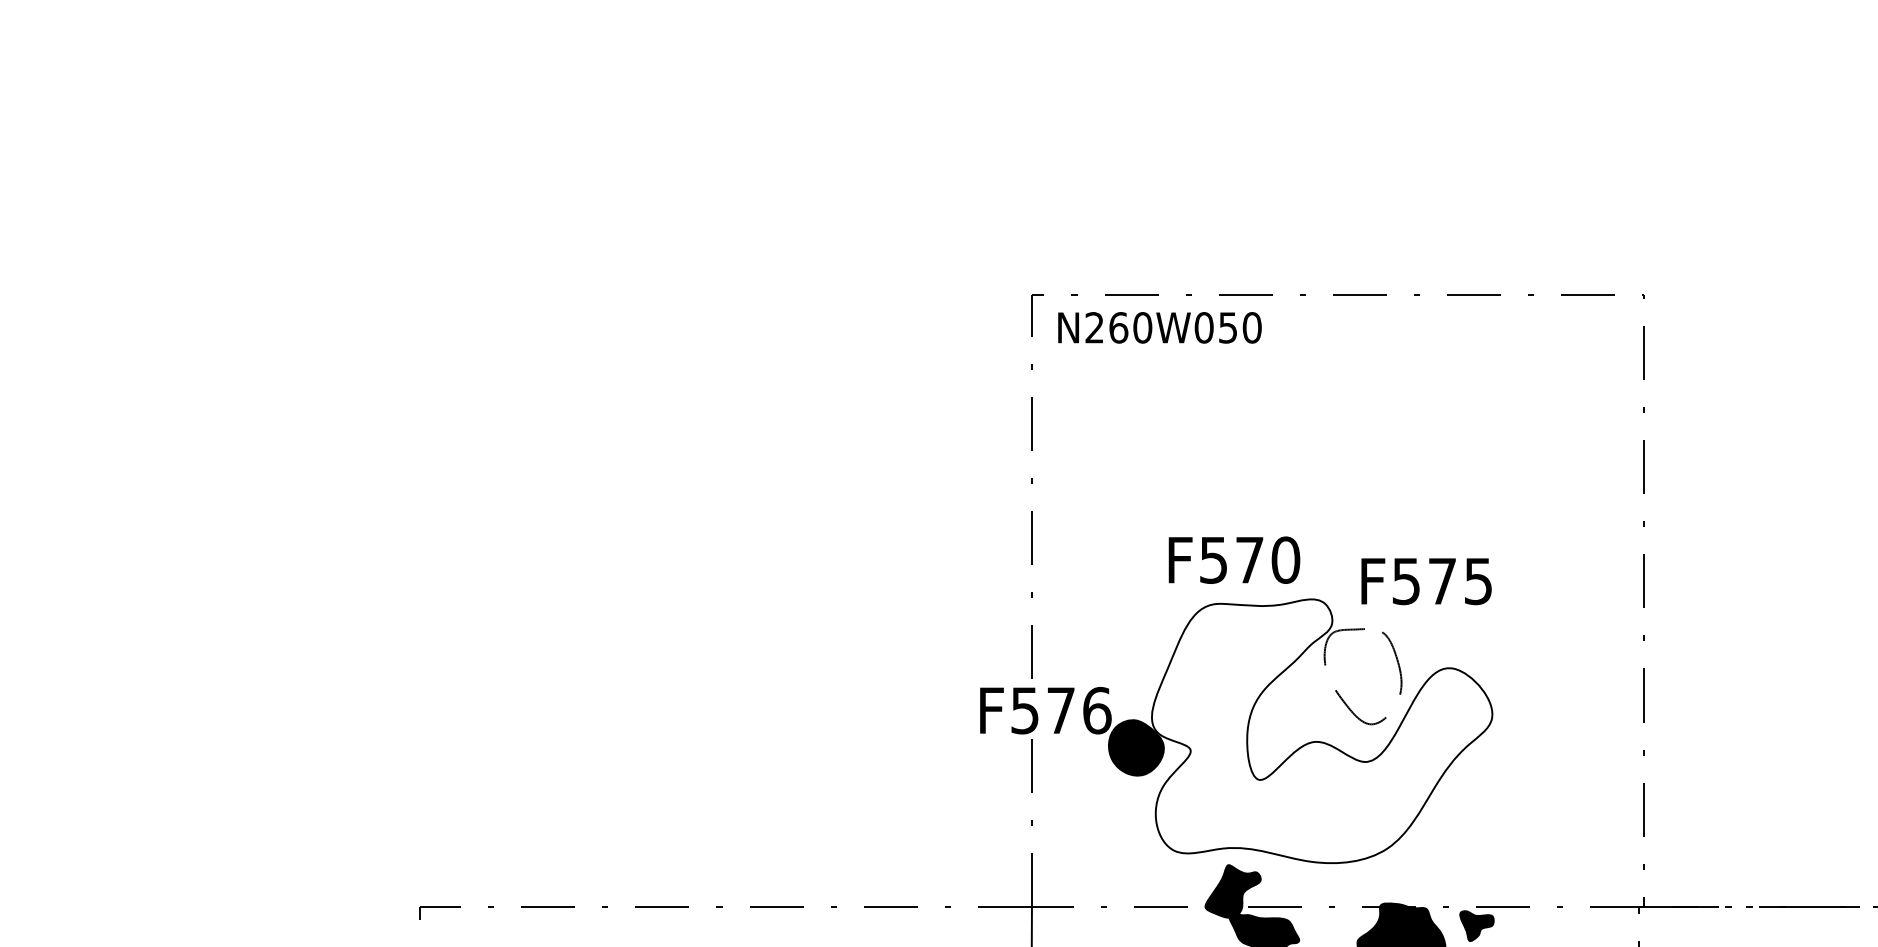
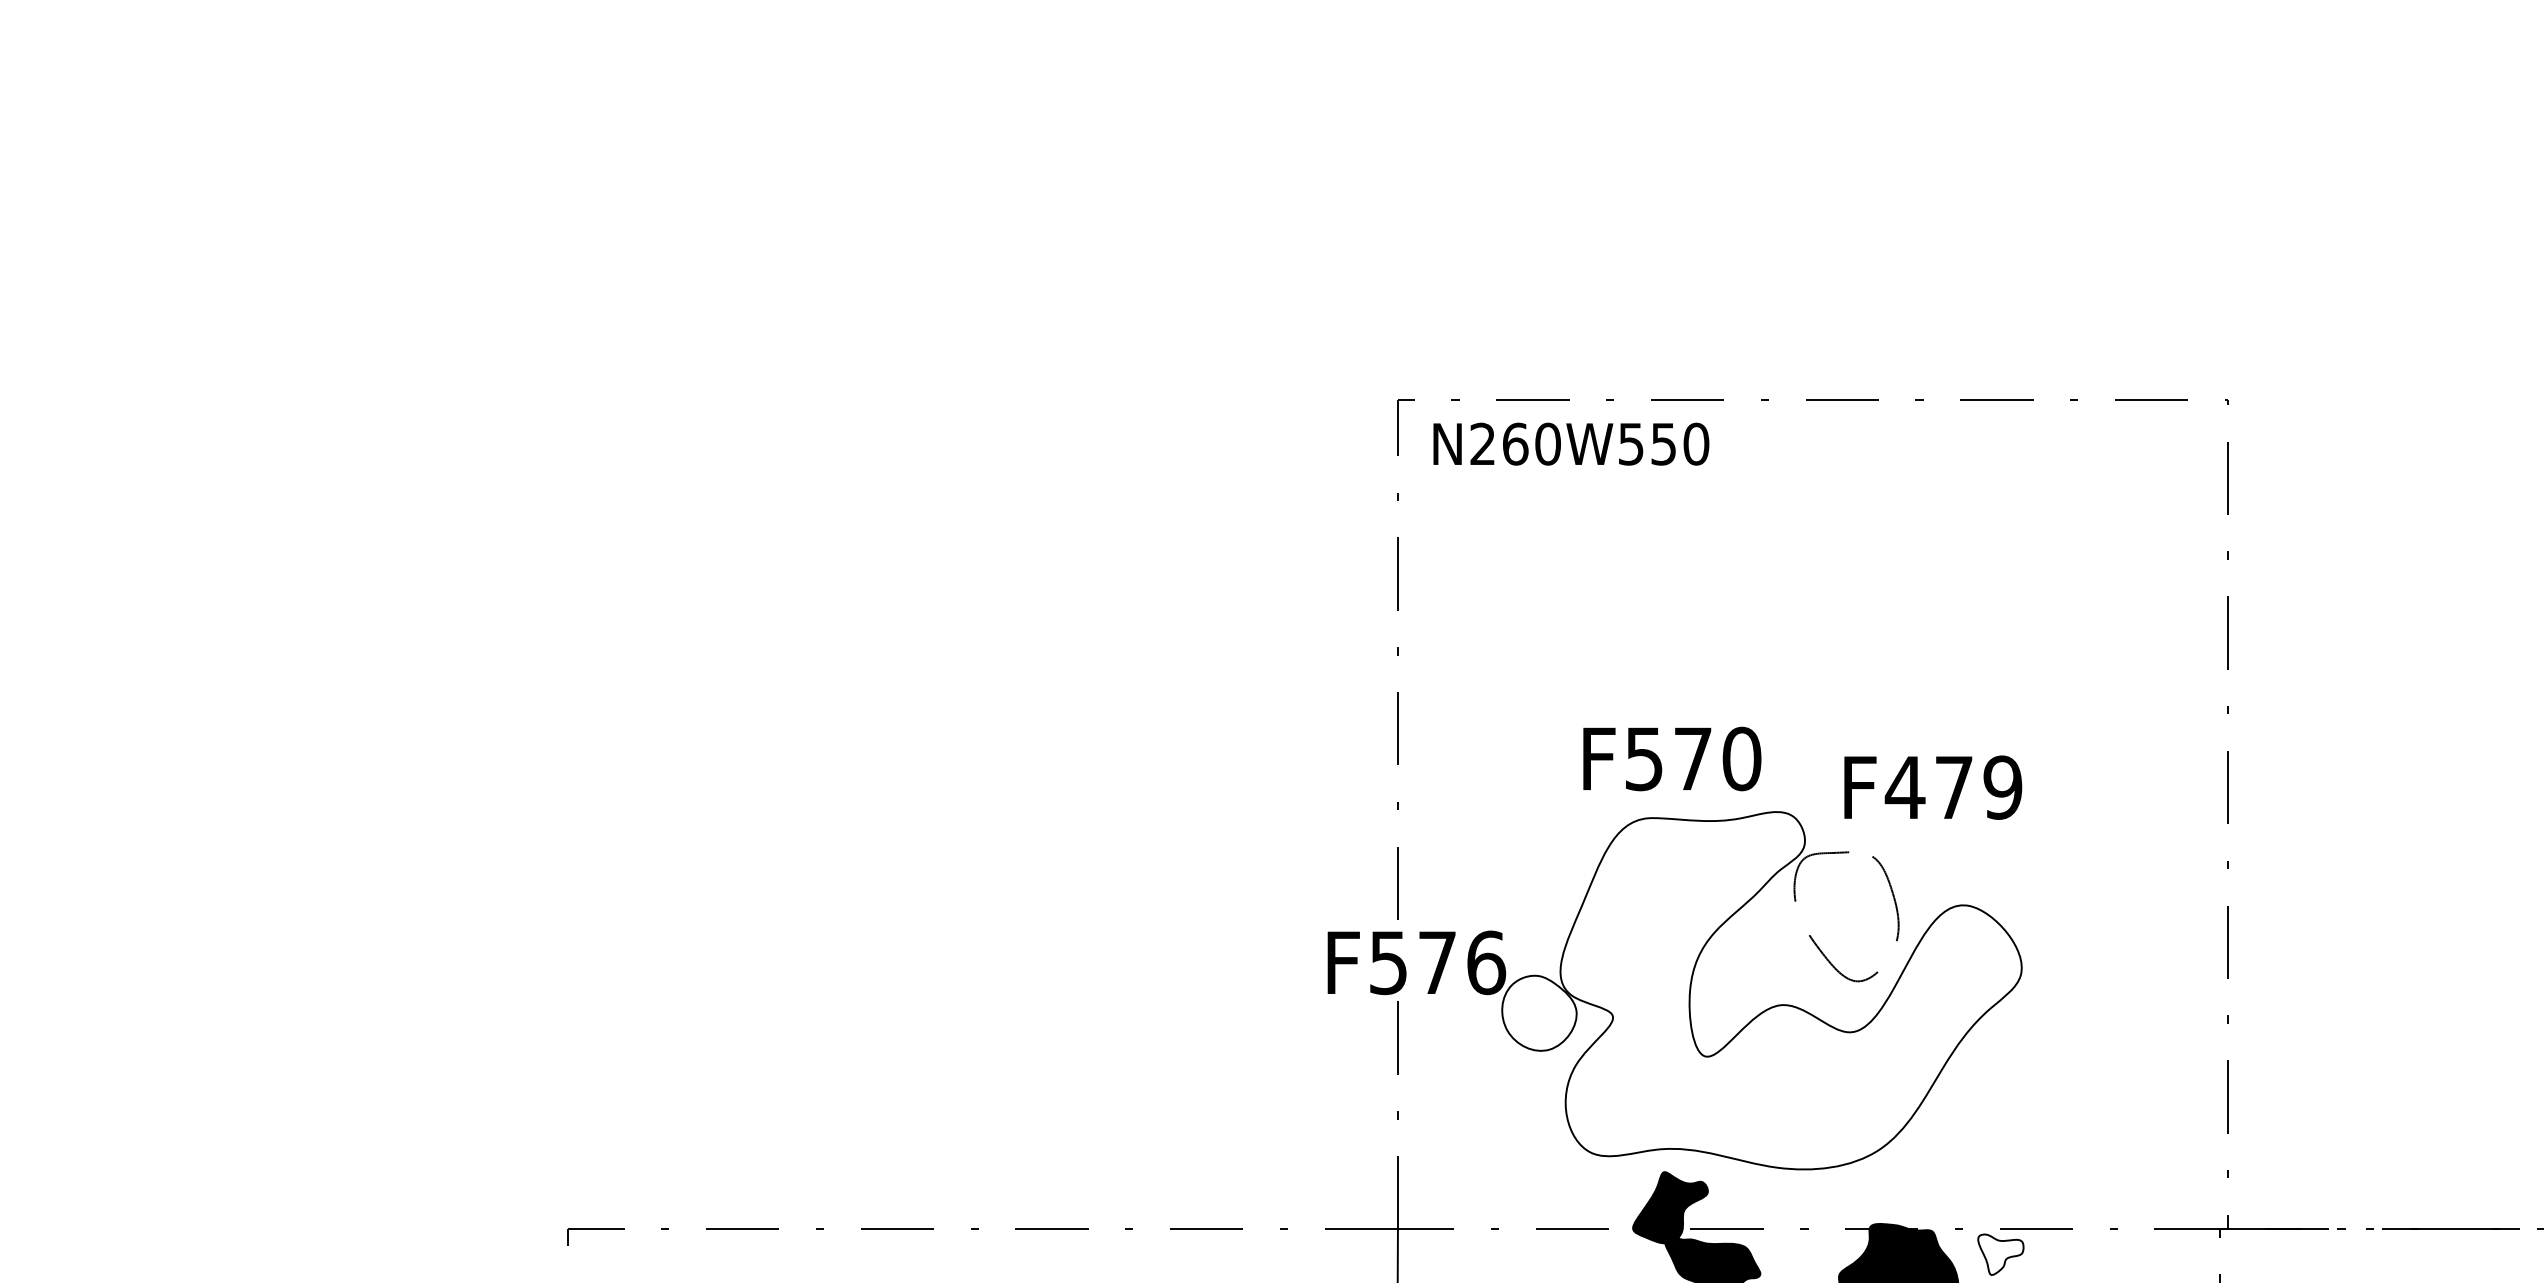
text: (1204, 327) -> (1631, 443), N260W050 -> N260W550
text: (1442, 581) -> (1953, 787), F575 -> F479
fill: (1136, 747) -> (1539, 1012), removed
fill: (1476, 925) -> (2000, 1254), removed

